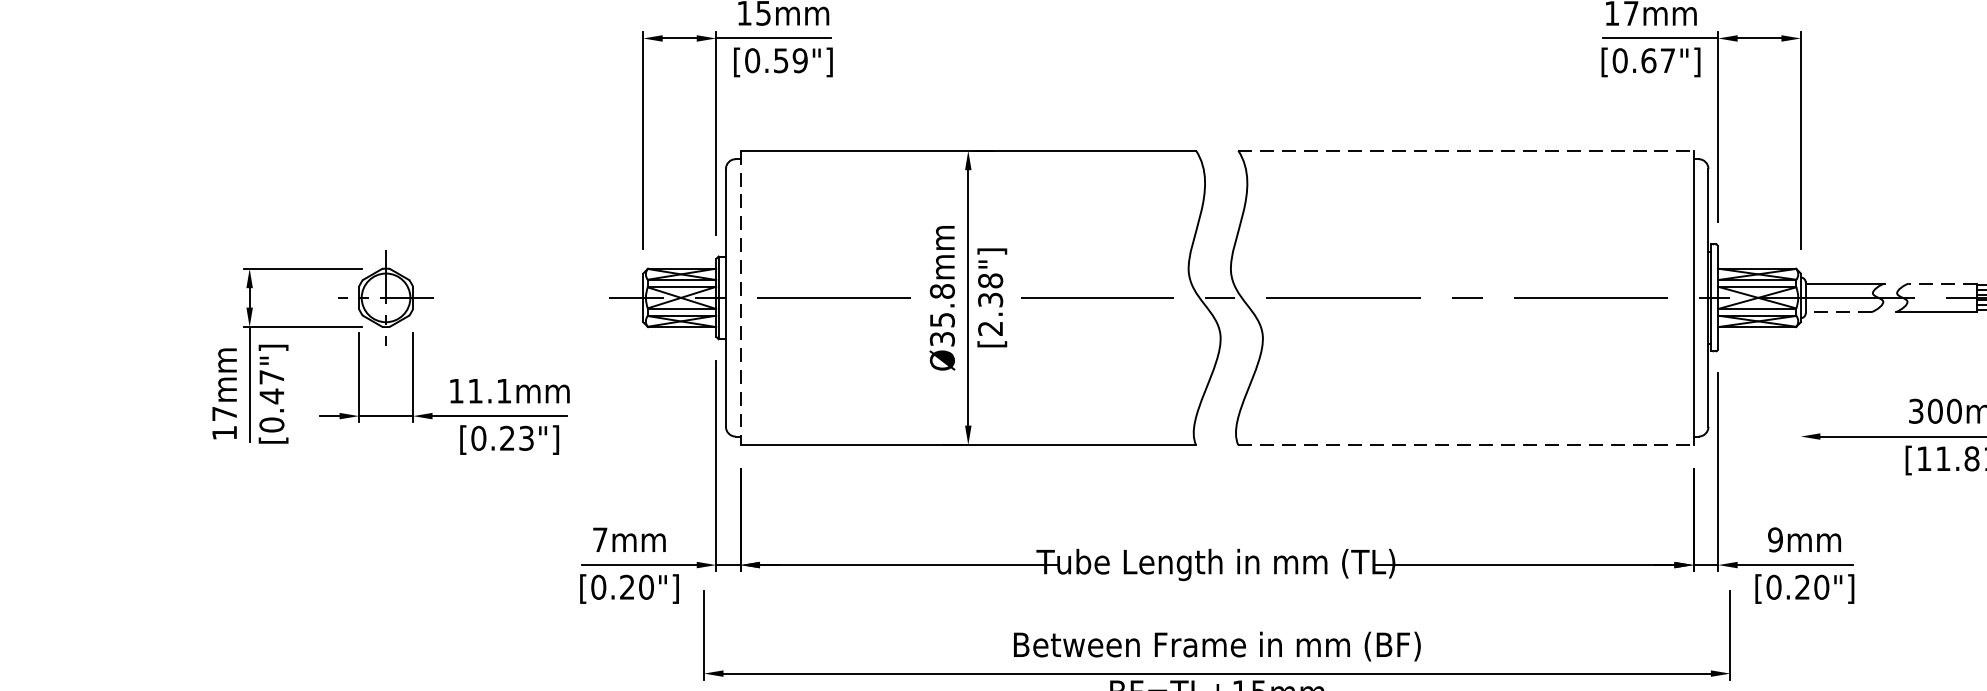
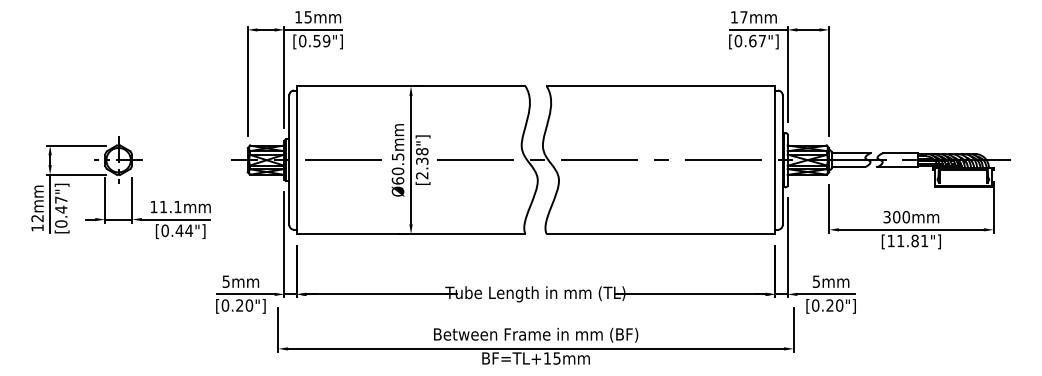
line: (1467, 151) -> (661, 86), dashed -> solid
line: (1942, 284) -> (900, 153), dashed -> solid
line: (740, 298) -> (296, 160), dashed -> solid
line: (1839, 312) -> (848, 167), dashed -> solid
text: (941, 314) -> (397, 168), Ø35.8mm -> Ø60.5mm
line: (1801, 394) -> (829, 208), added
text: (224, 413) -> (37, 218), 17mm -> 12mm
text: (517, 437) -> (184, 230), [0.23"] -> [0.44"]
line: (1467, 445) -> (661, 234), dashed -> solid
text: (598, 539) -> (225, 281), 7mm -> 5mm
text: (1775, 539) -> (816, 281), 9mm -> 5mm

